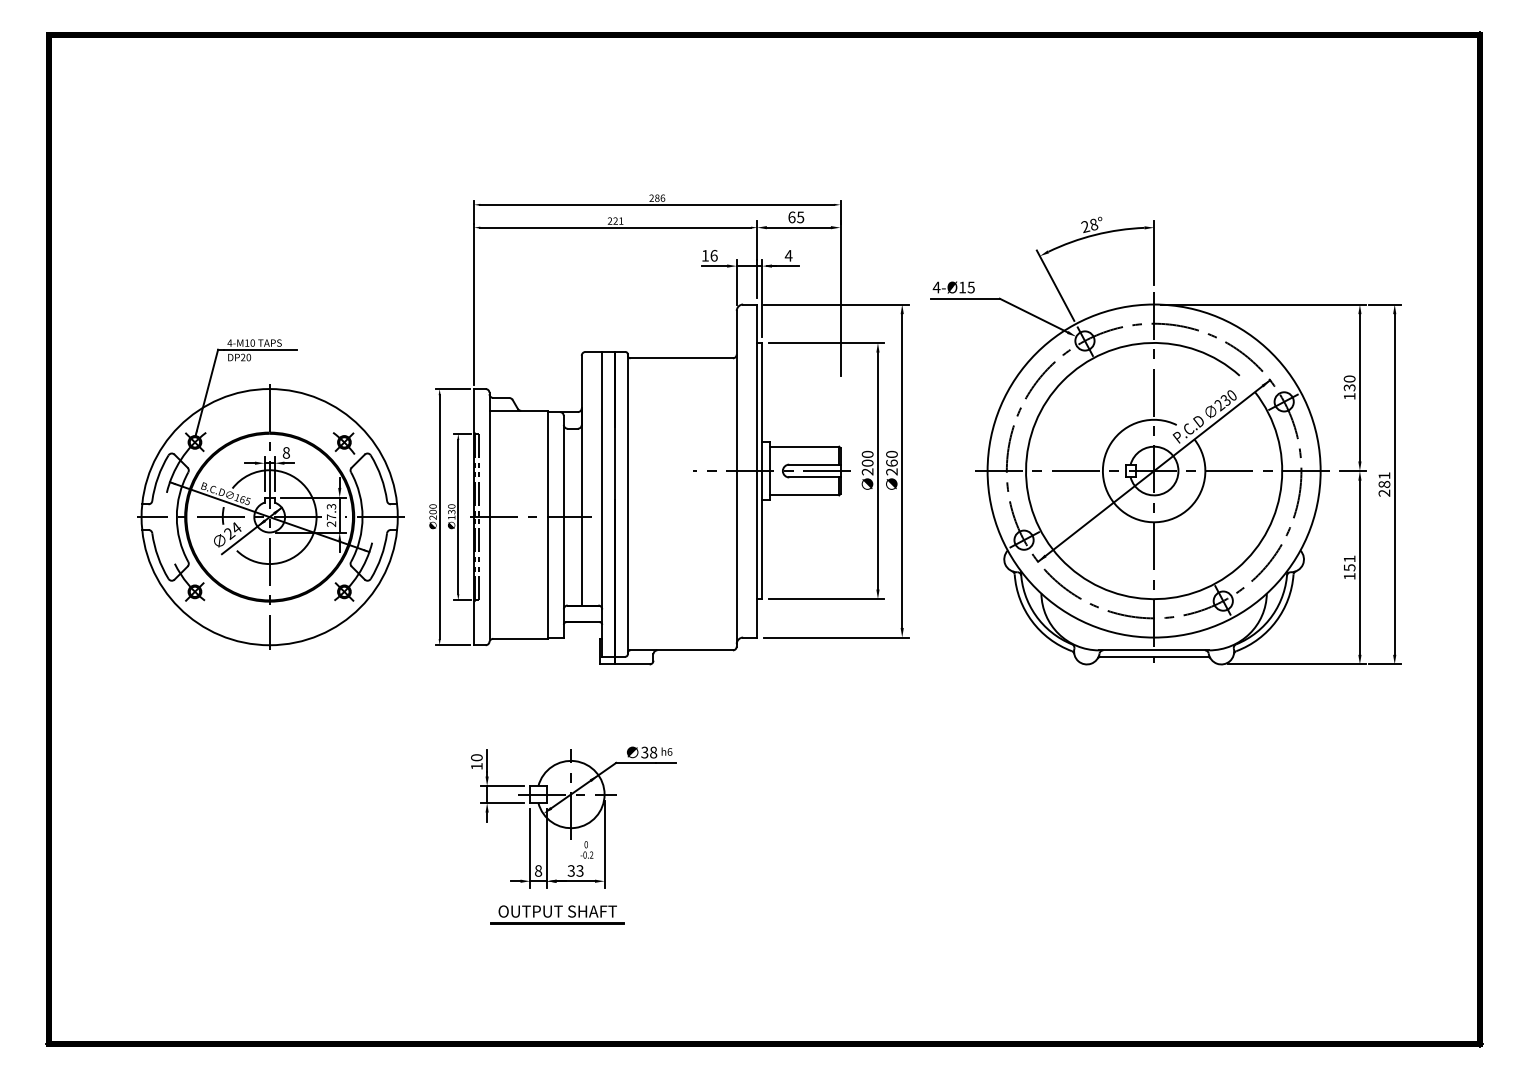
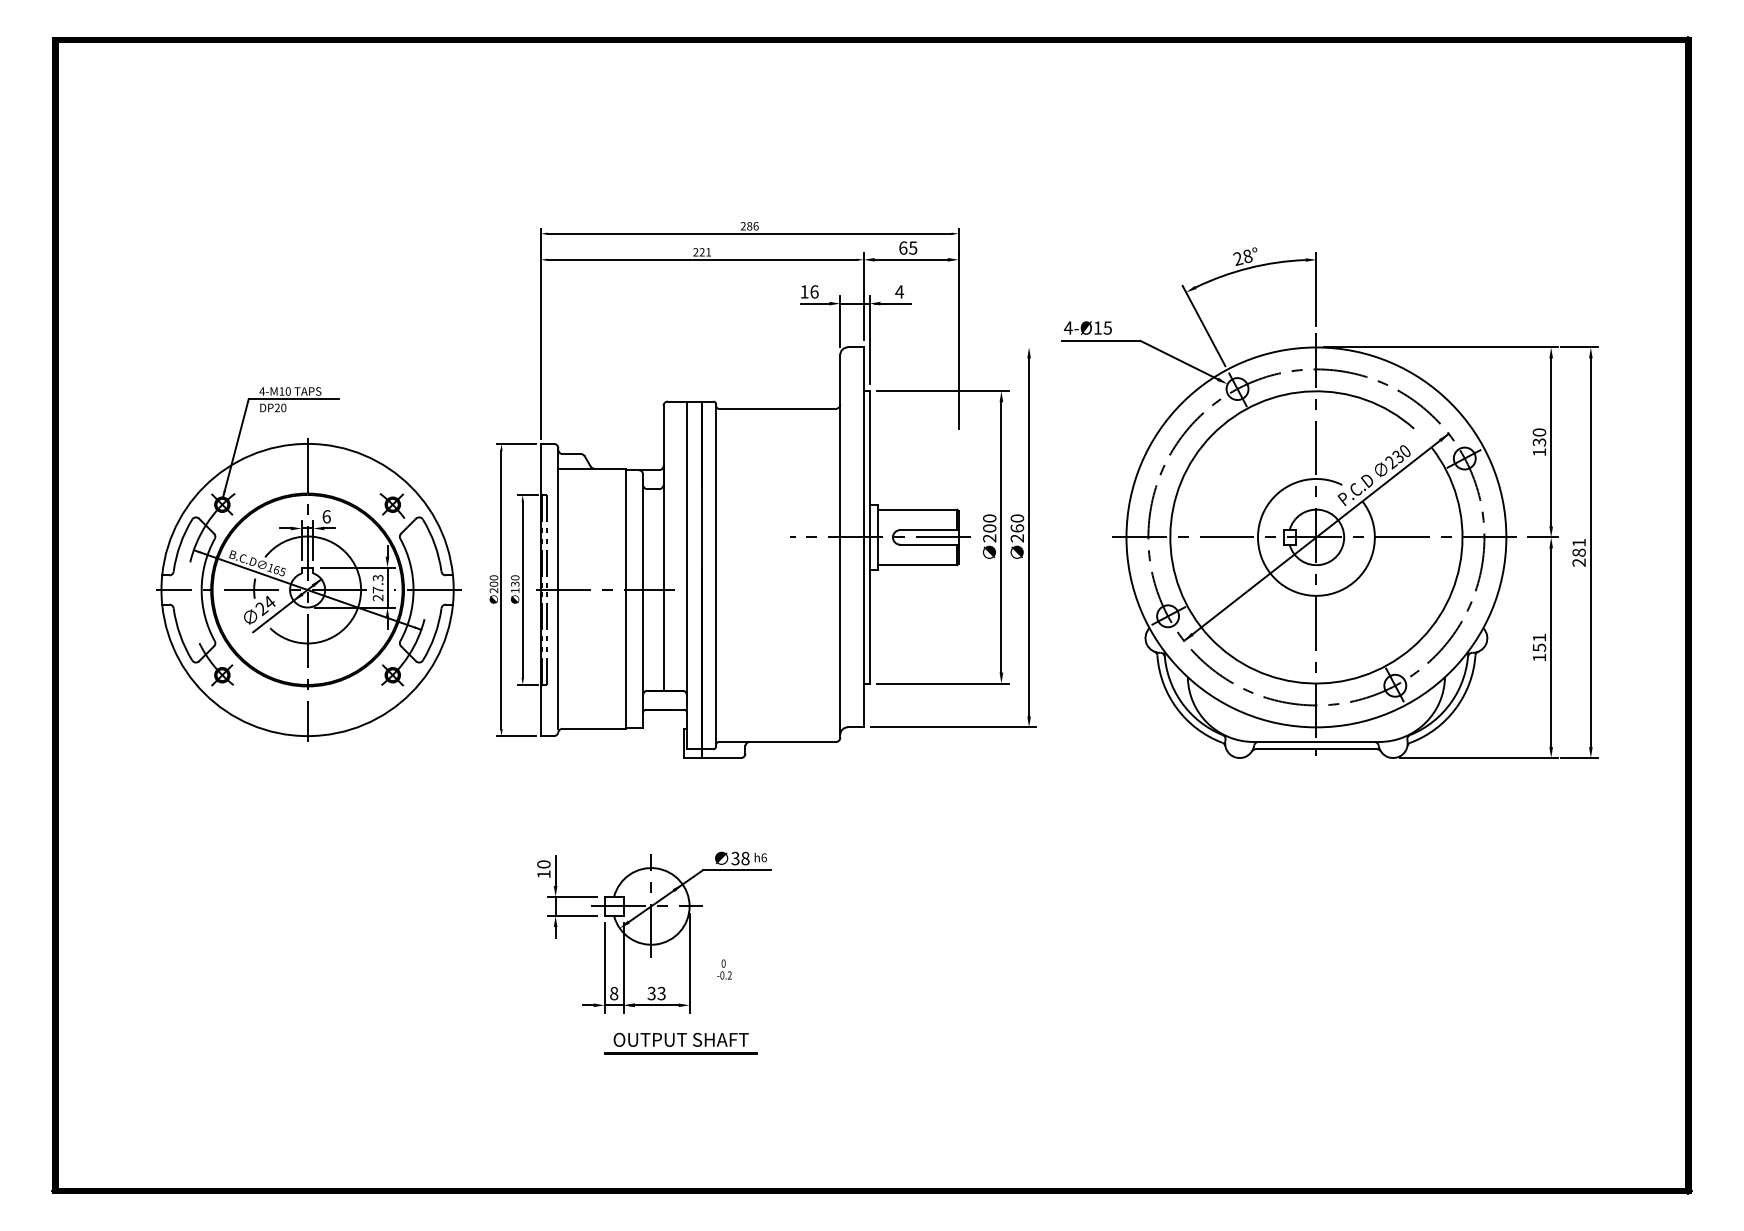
line: (835, 304) -> (953, 347), removed
text: (286, 452) -> (326, 516), 8 -> 6
text: (586, 849) -> (724, 969), moved
part: (557, 914) -> (680, 1043), moved

